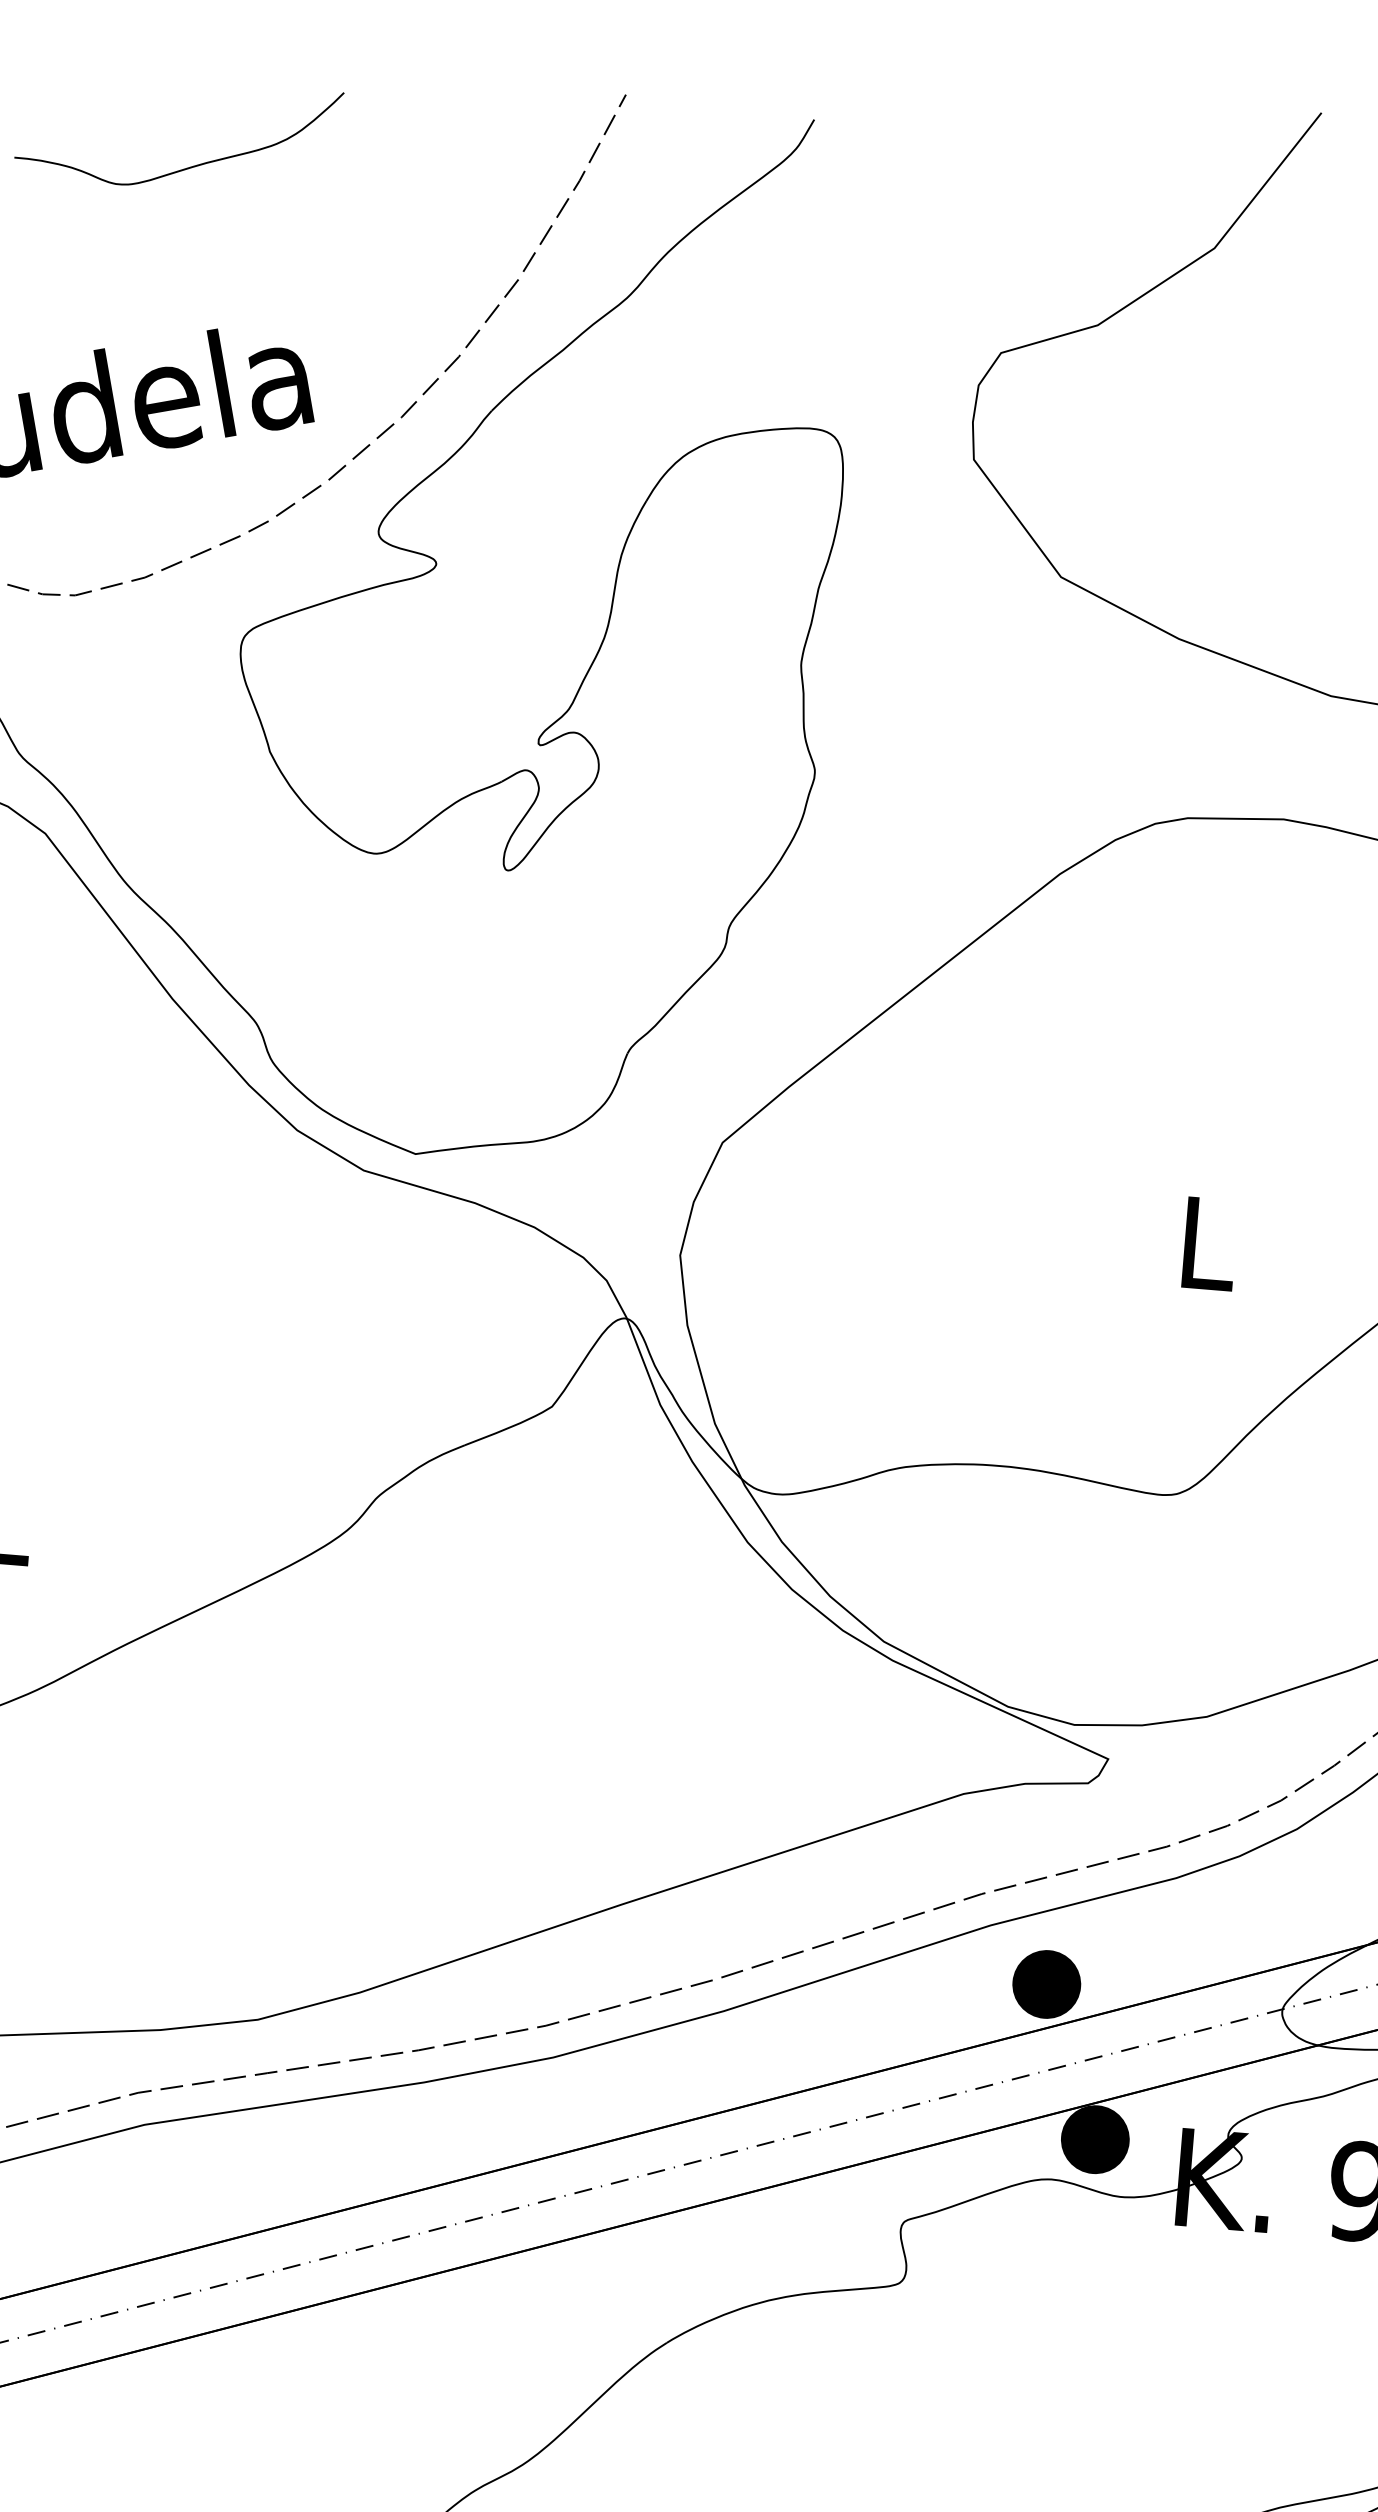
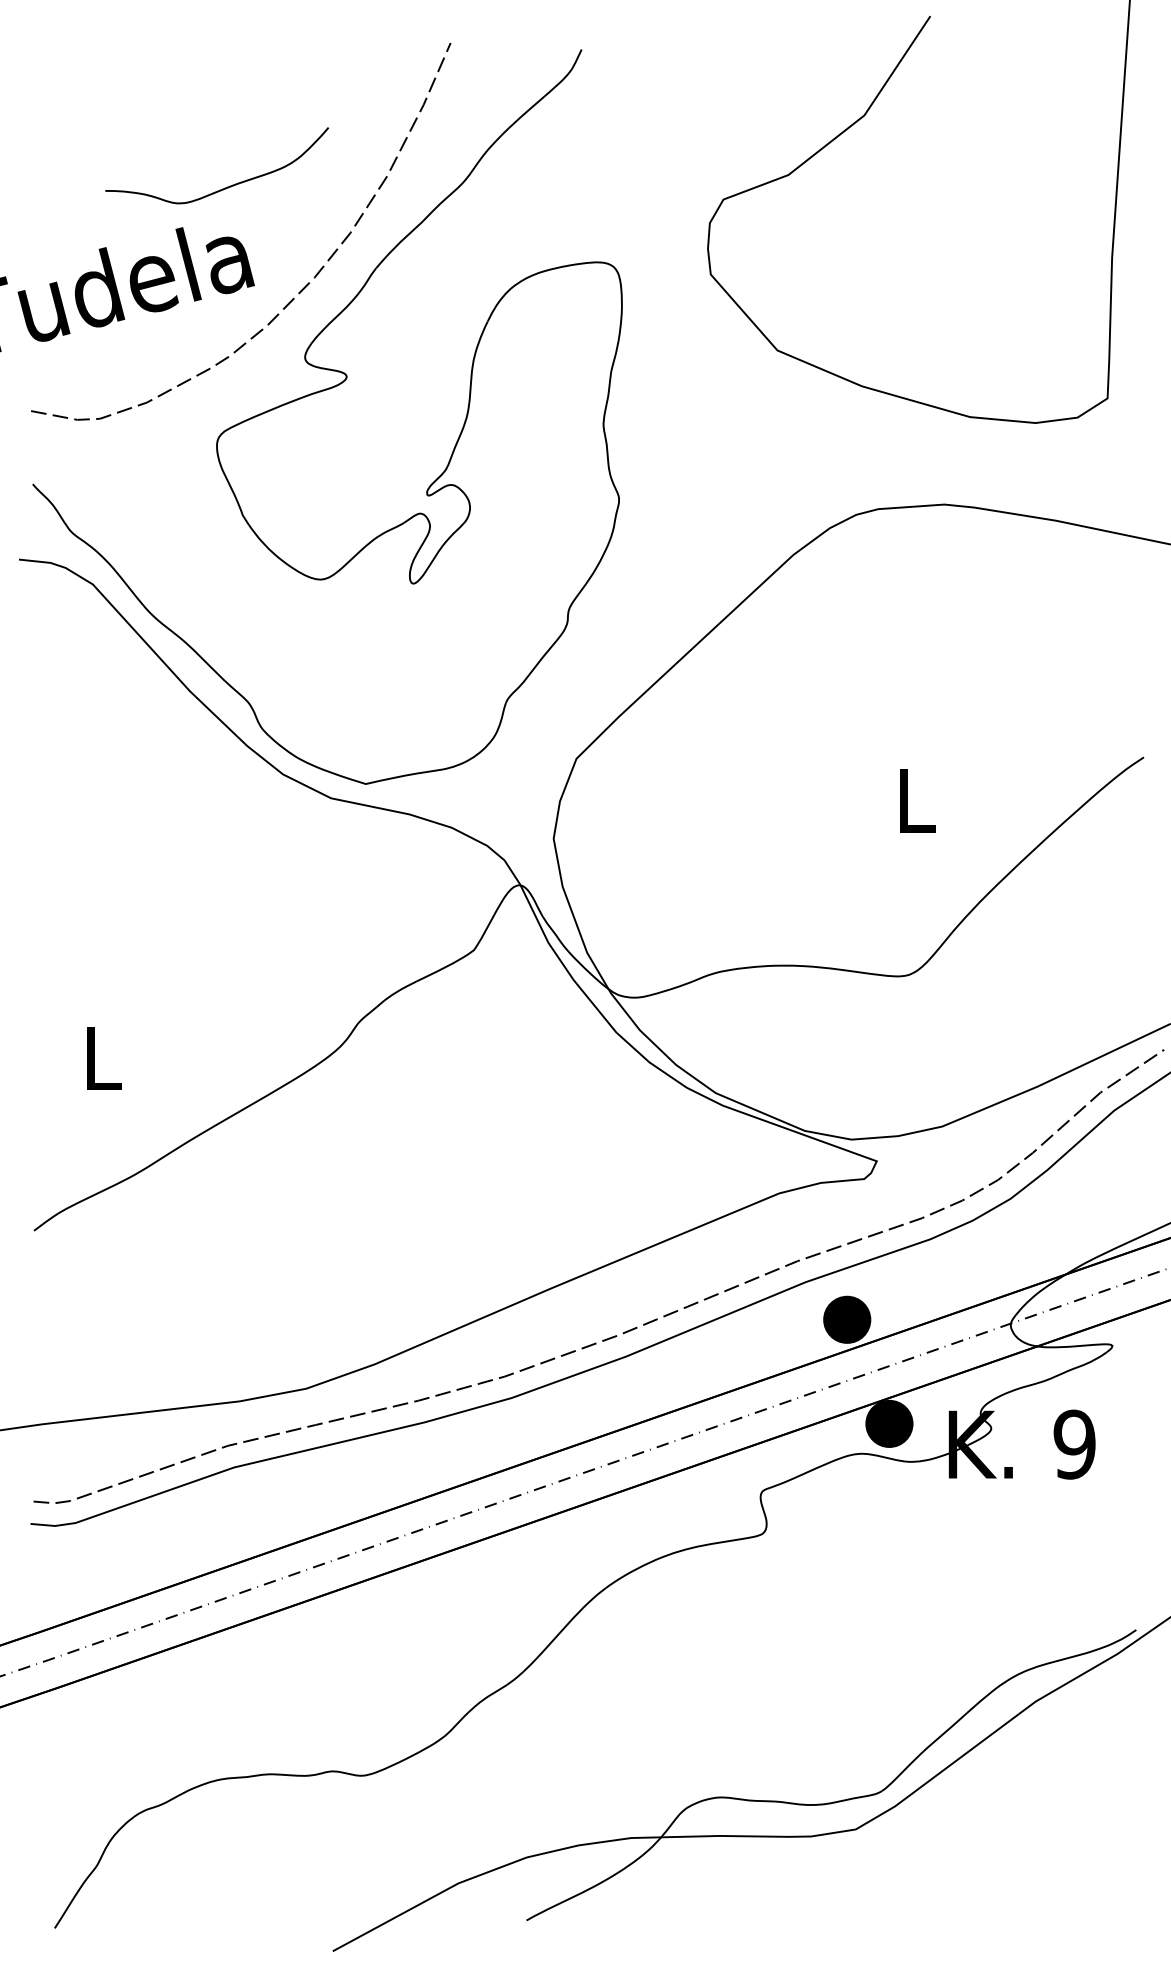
curve: (186, 166) -> (224, 187), moved

